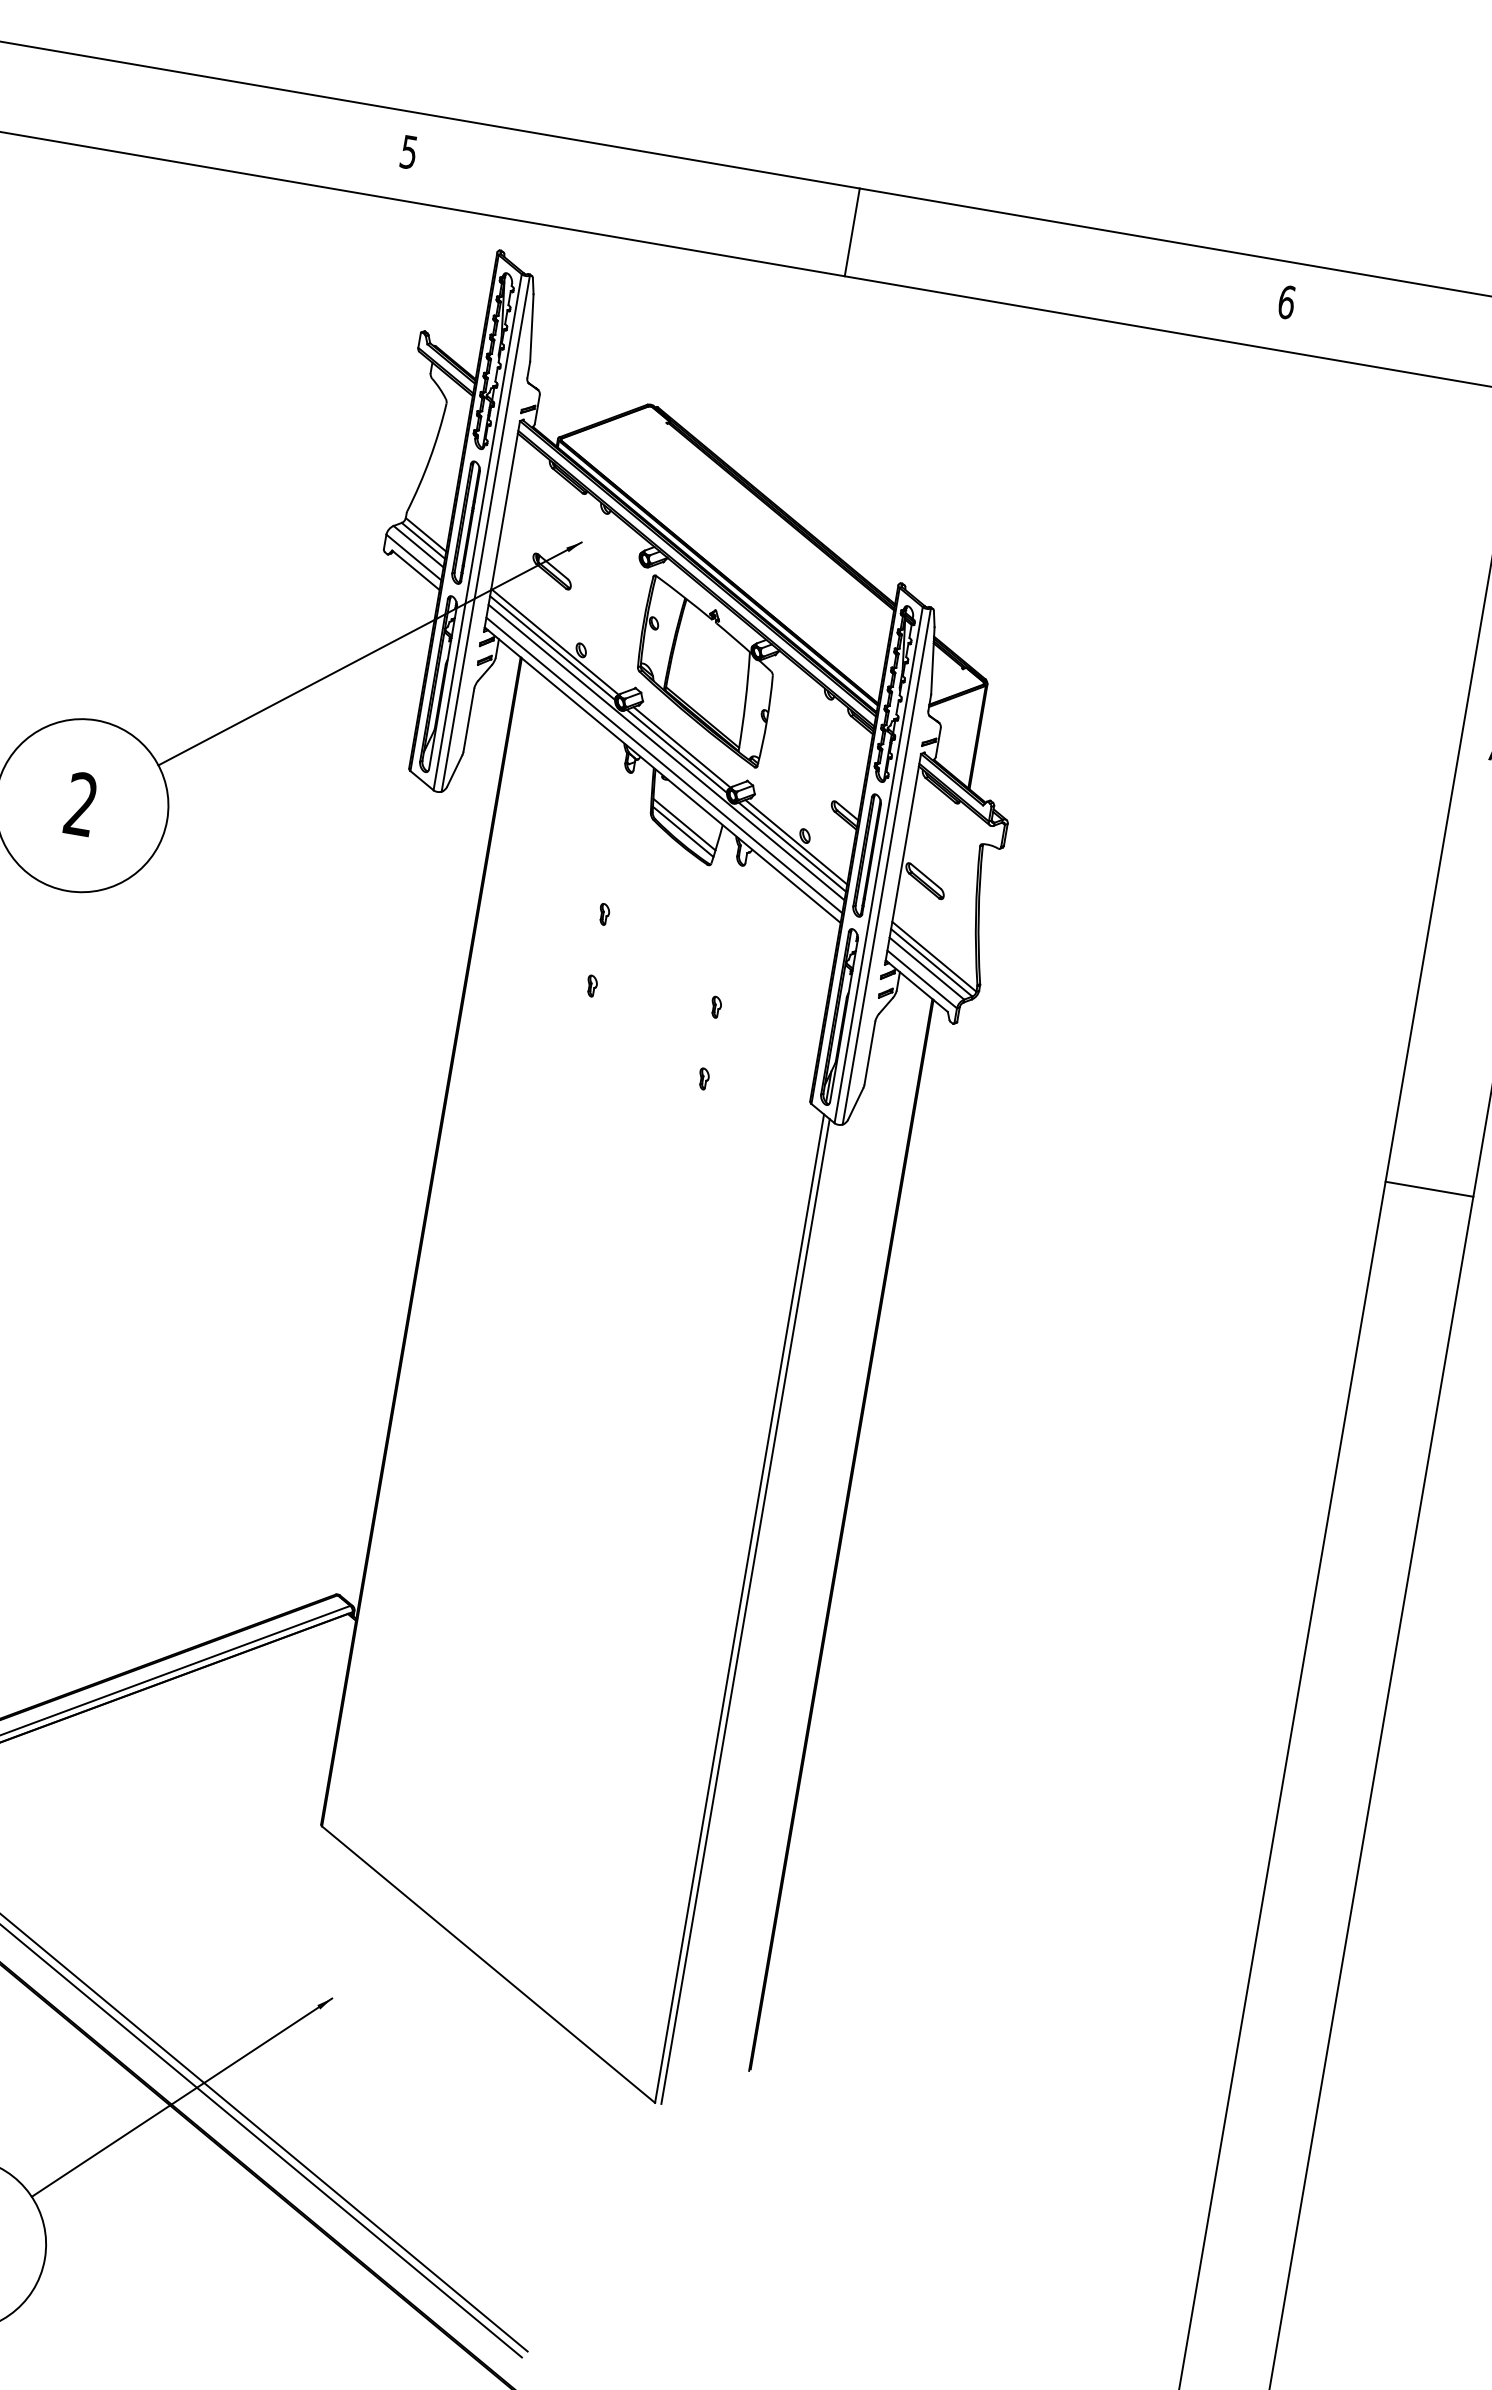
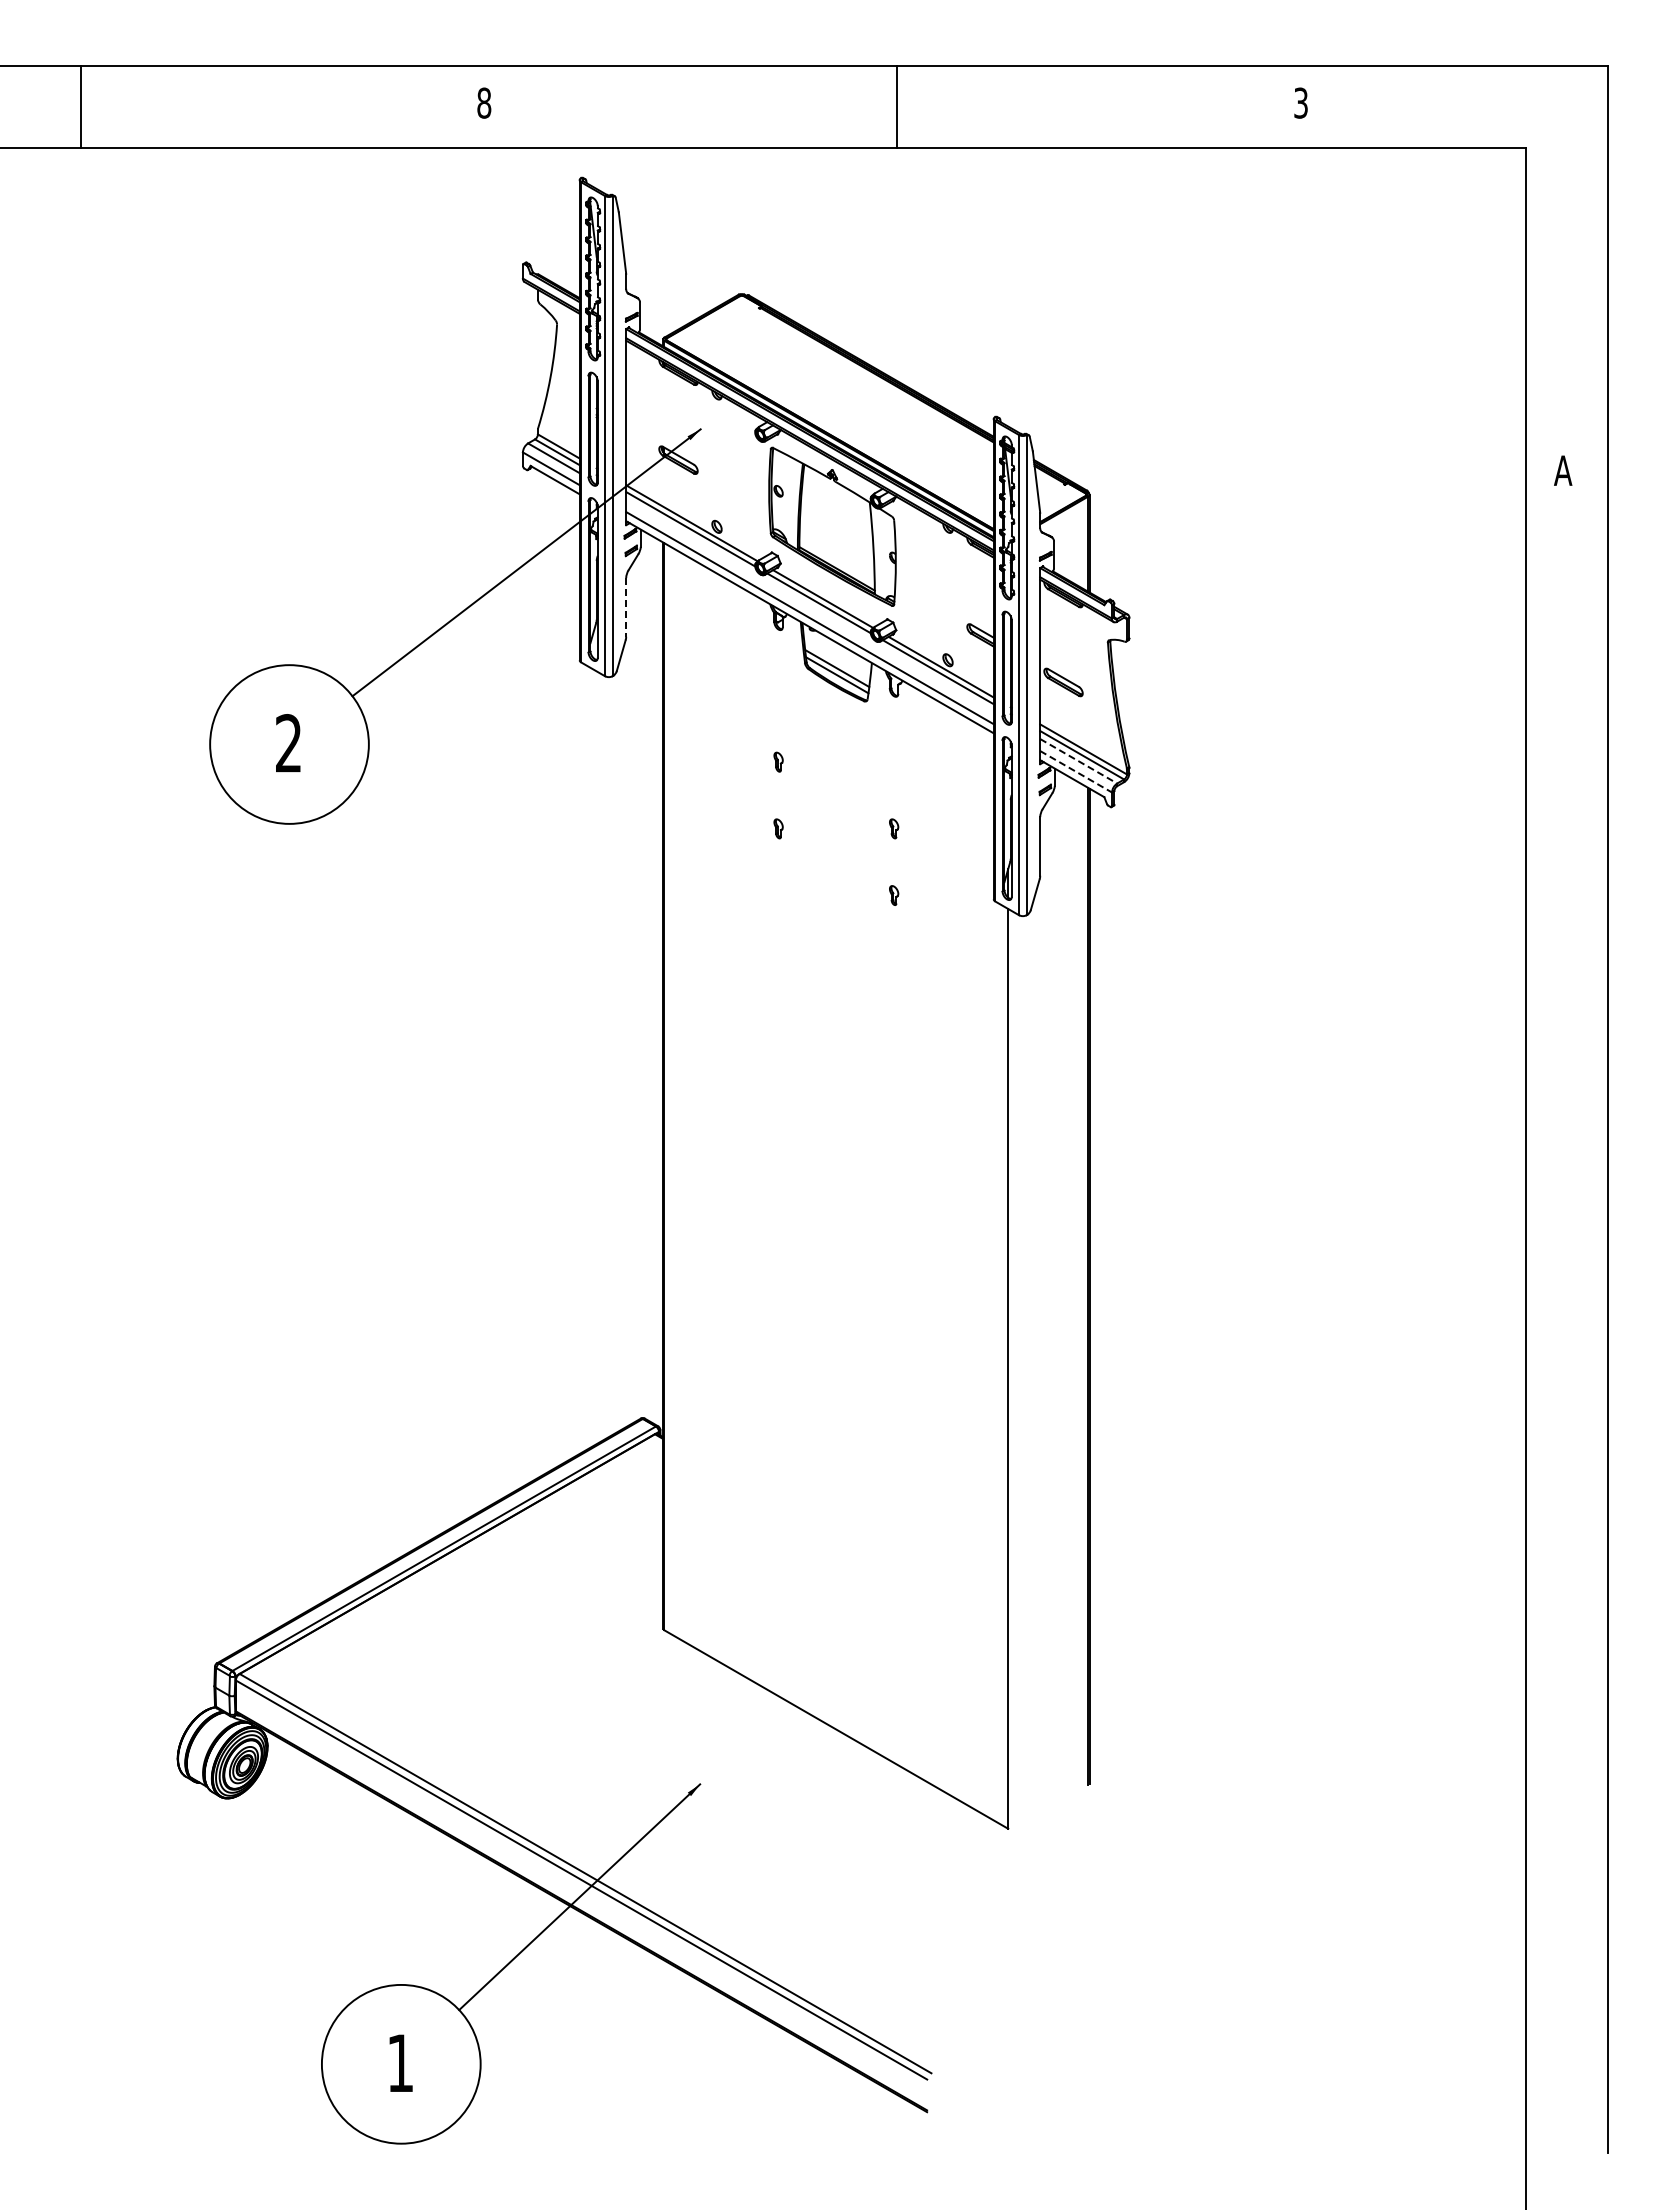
text: (409, 151) -> (484, 102), 5 -> 8
text: (1287, 301) -> (1301, 102), 6 -> 3
line: (469, 720) -> (626, 607), solid -> dashed
line: (666, 752) -> (809, 606), removed
line: (927, 969) -> (1079, 761), solid -> dashed
line: (922, 980) -> (1076, 772), solid -> dashed
line: (1429, 1189) -> (1567, 883), removed
line: (746, 1611) -> (1014, 1370), removed

